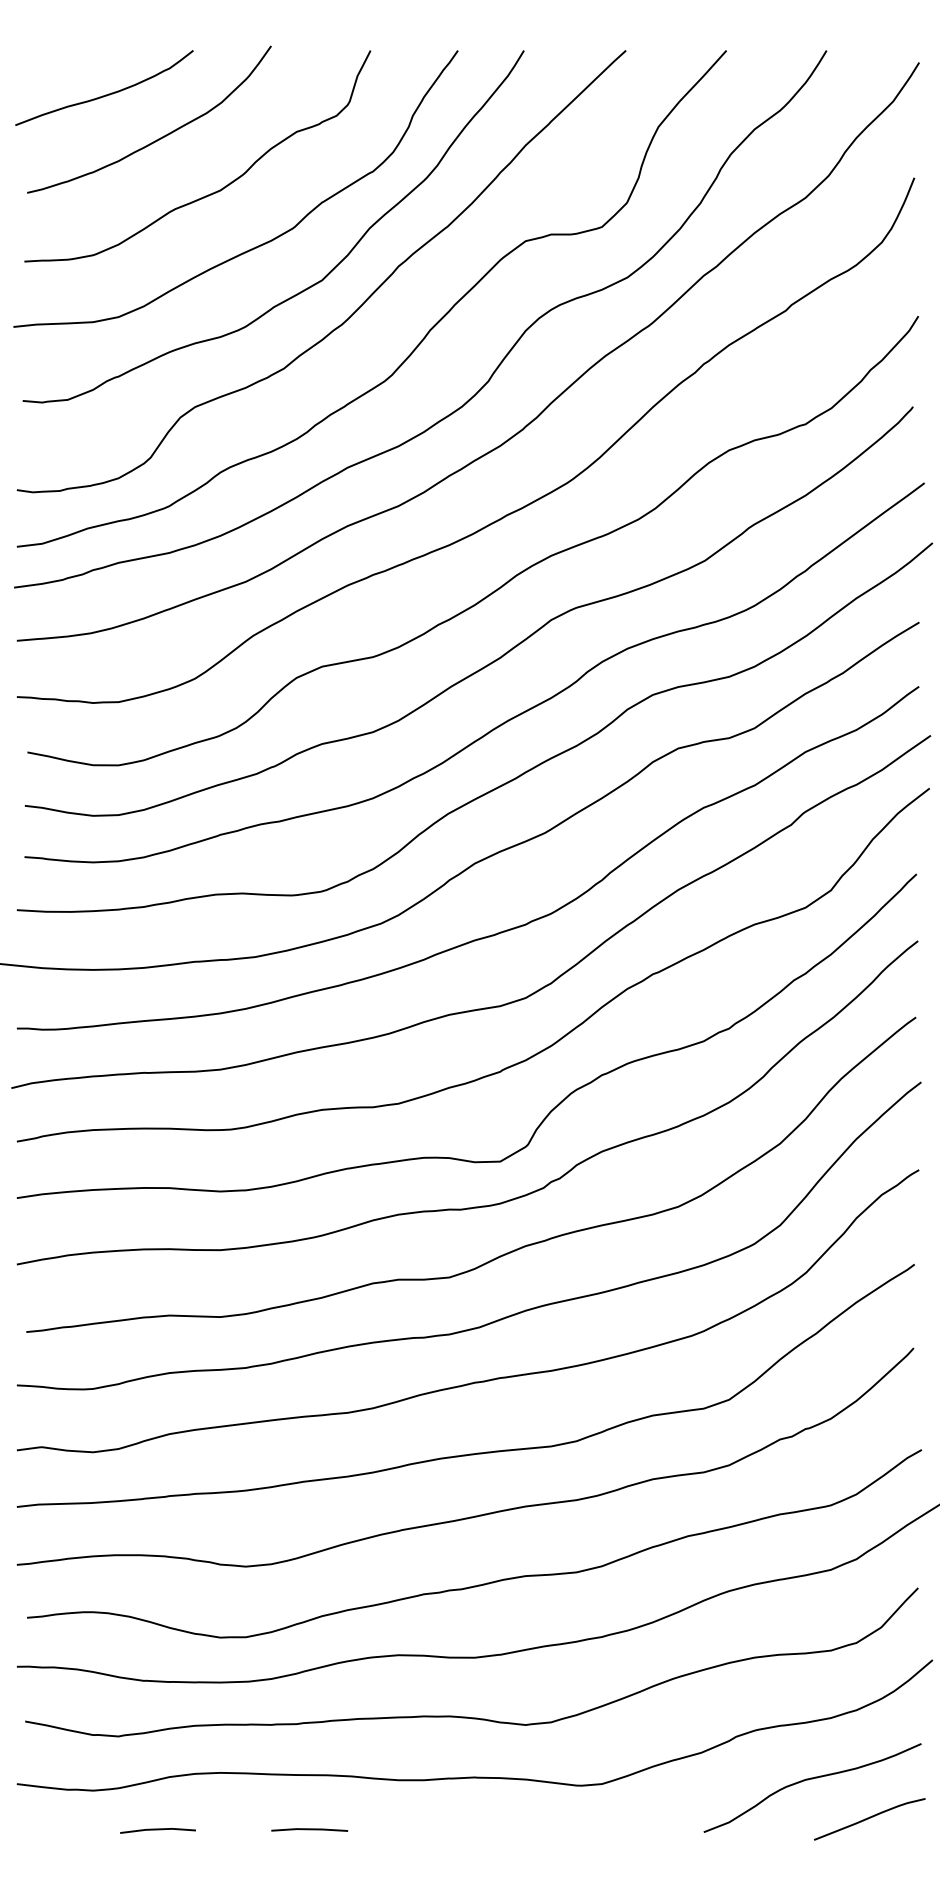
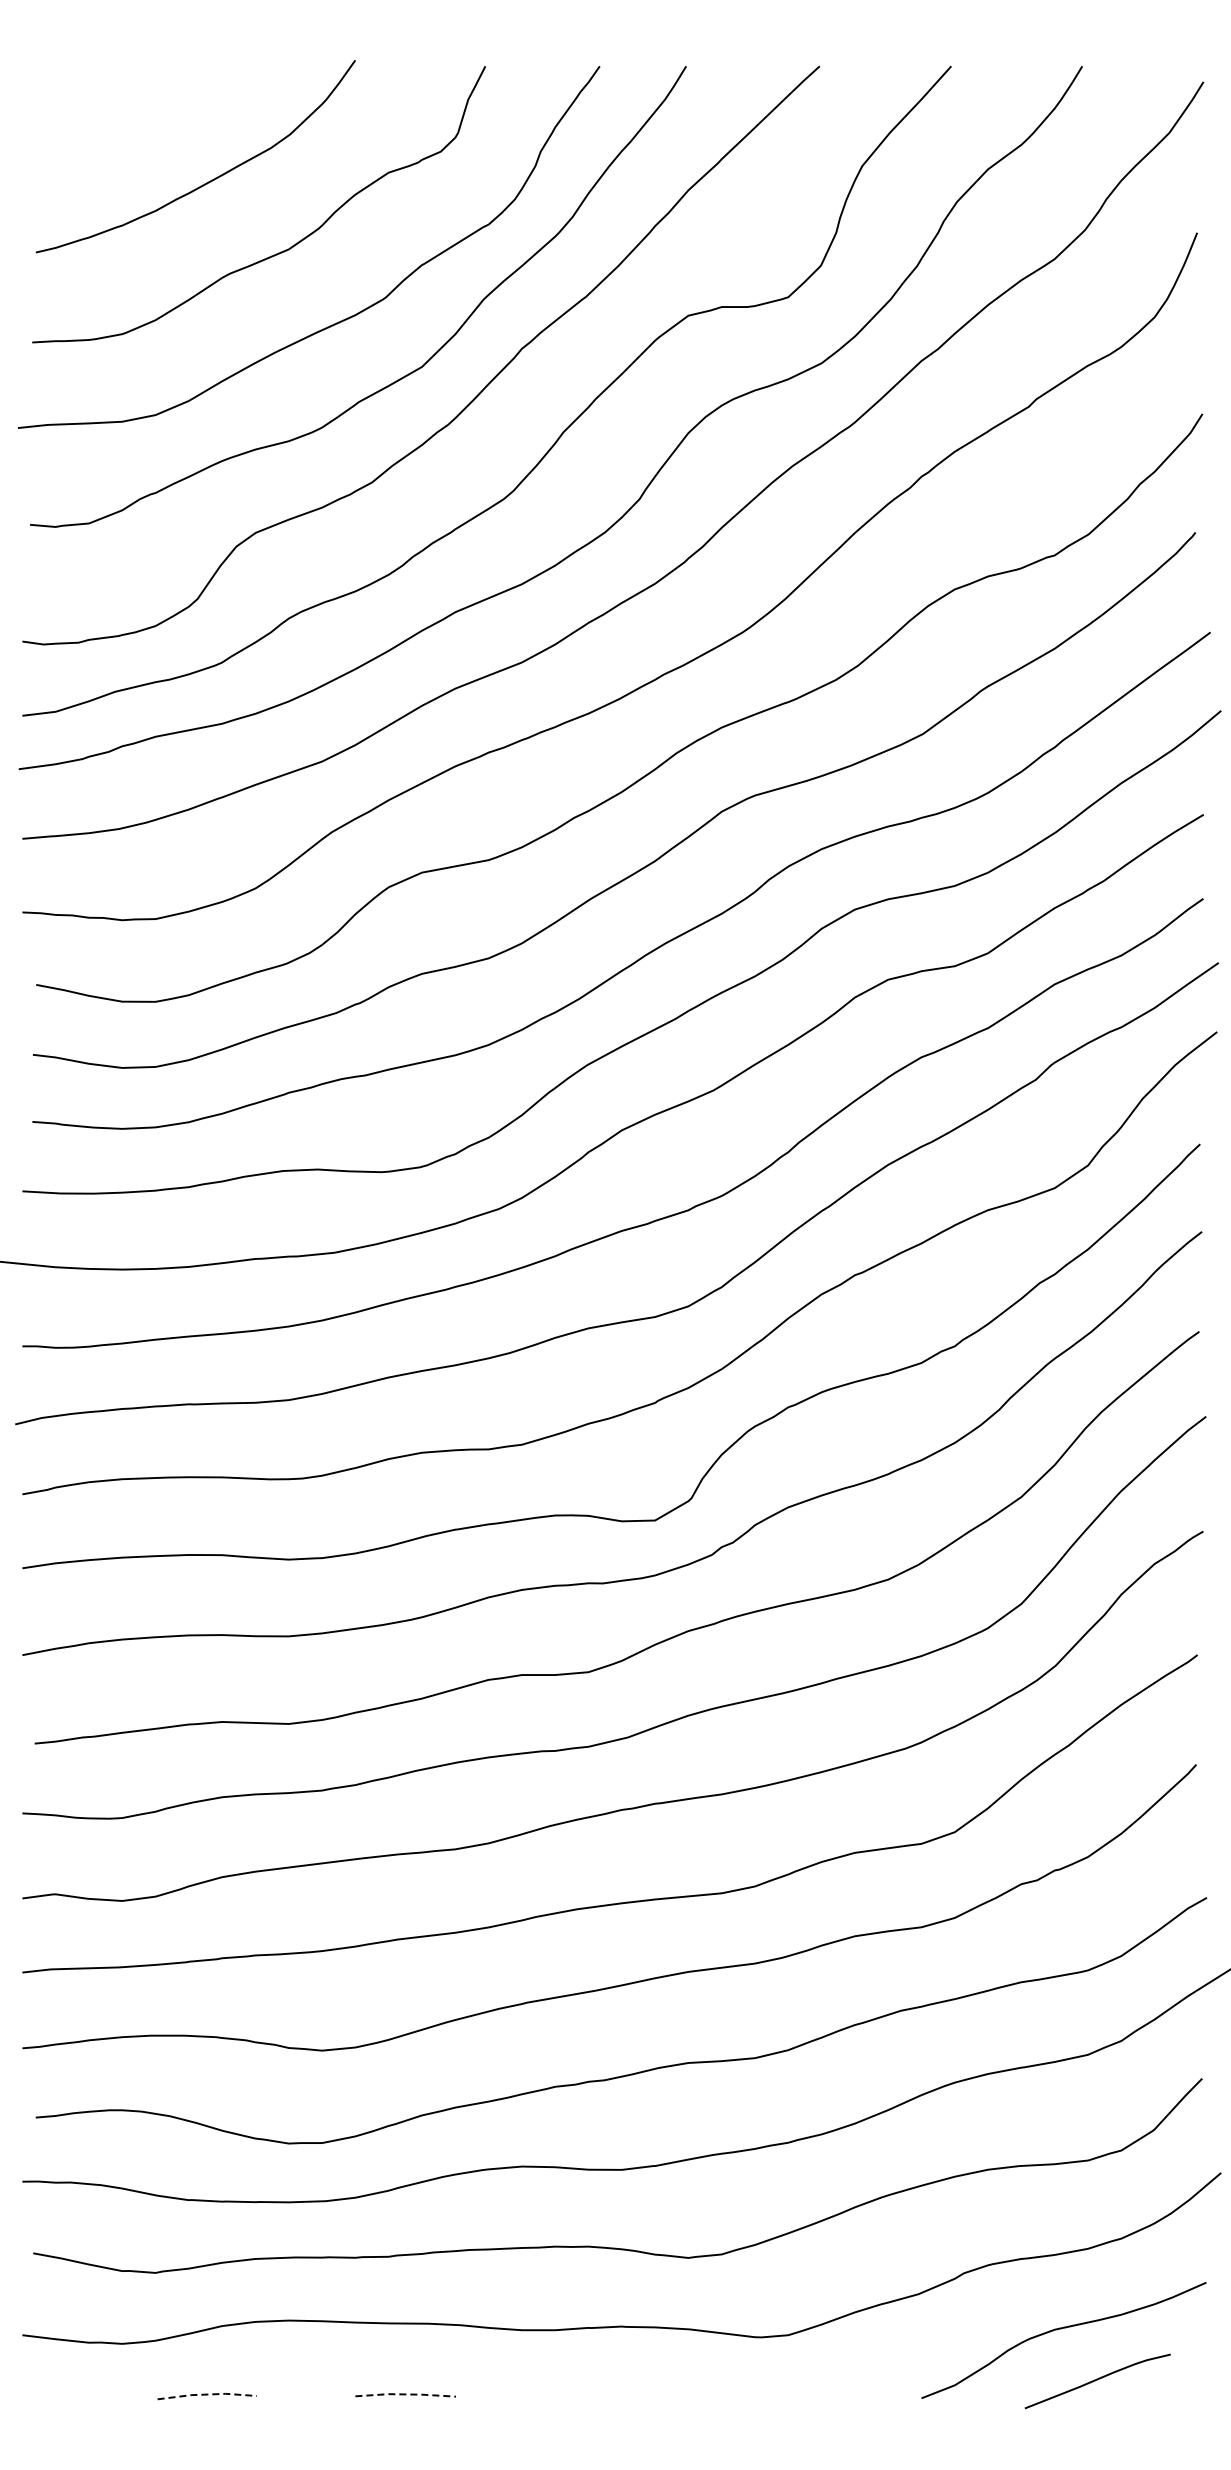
curve: (107, 94) -> (140, 123), removed
curve: (869, 1818) -> (1097, 2380), moved
line: (158, 1829) -> (207, 2394), solid -> dashed
line: (310, 1829) -> (406, 2394), solid -> dashed

